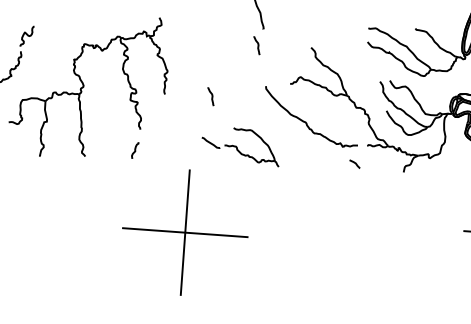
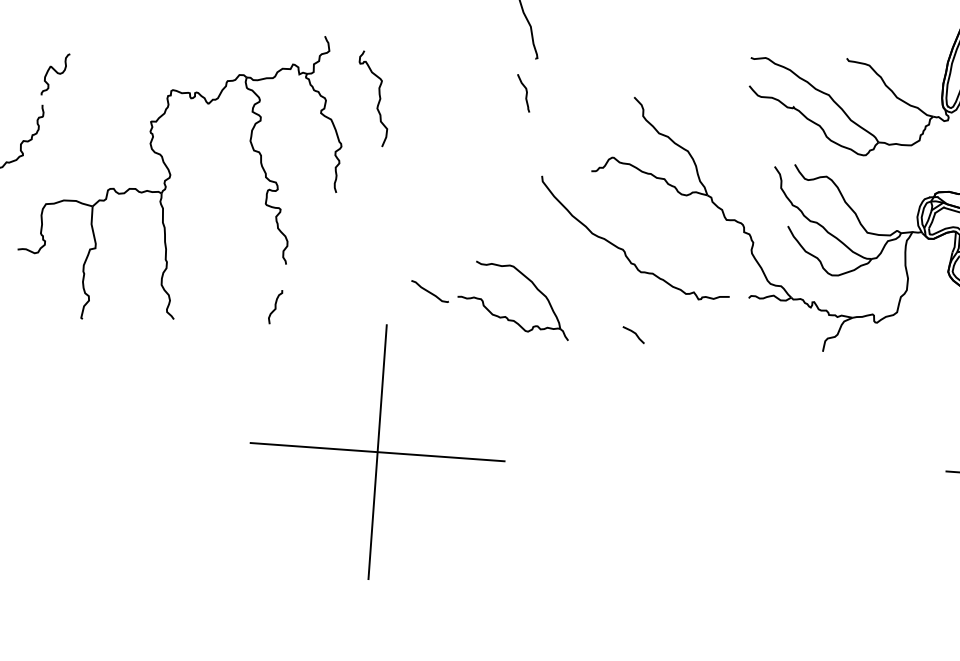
curve: (184, 50) -> (376, 103), added
curve: (211, 96) -> (431, 196), removed
curve: (354, 163) -> (632, 333), moved
part: (185, 232) -> (378, 451), moved

